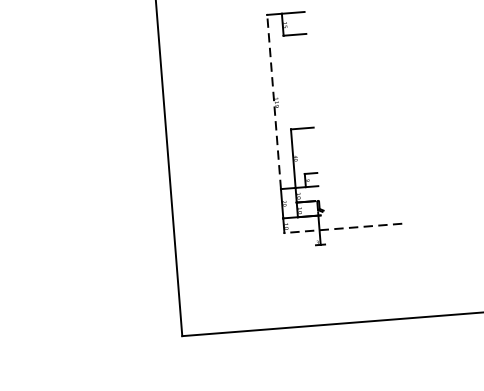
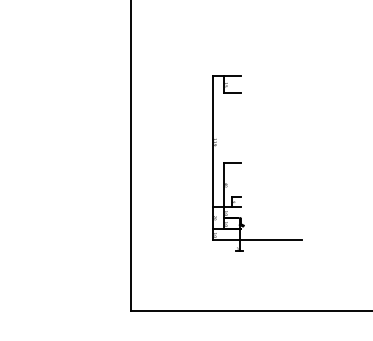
line: (274, 101) -> (213, 141), dashed -> solid
line: (342, 229) -> (256, 240), dashed -> solid

